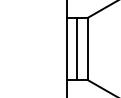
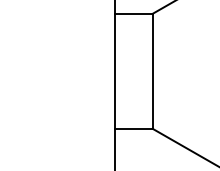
line: (77, 48) -> (133, 70), removed

